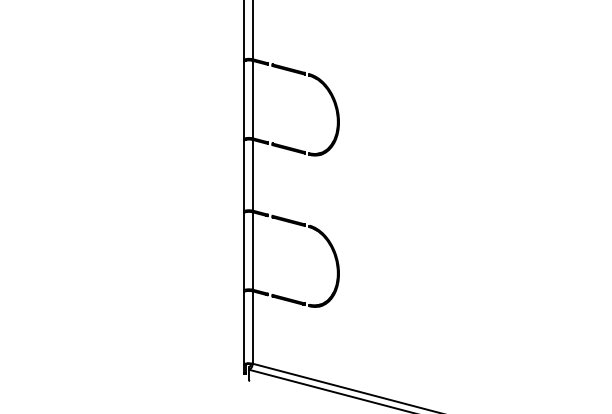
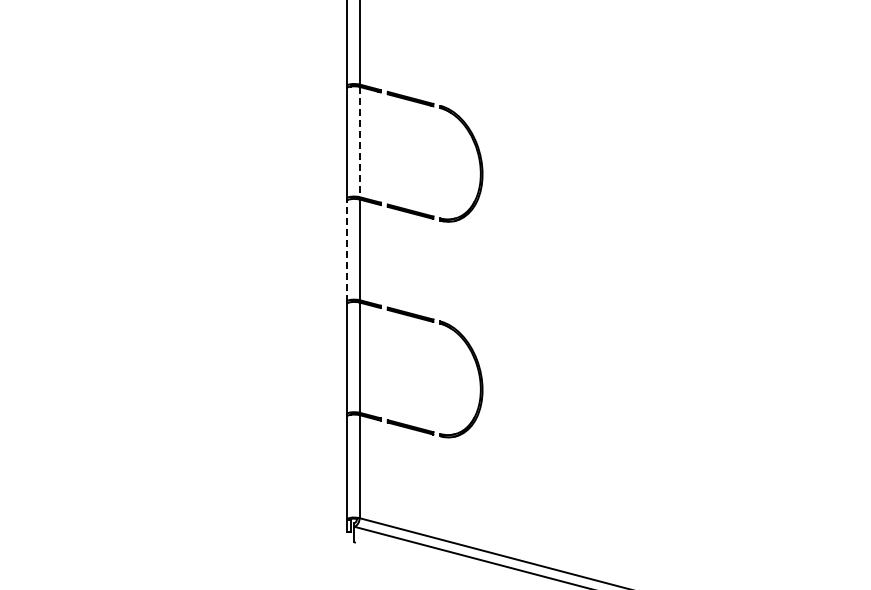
line: (252, 99) -> (359, 142), solid -> dashed
line: (243, 175) -> (346, 250), solid -> dashed

